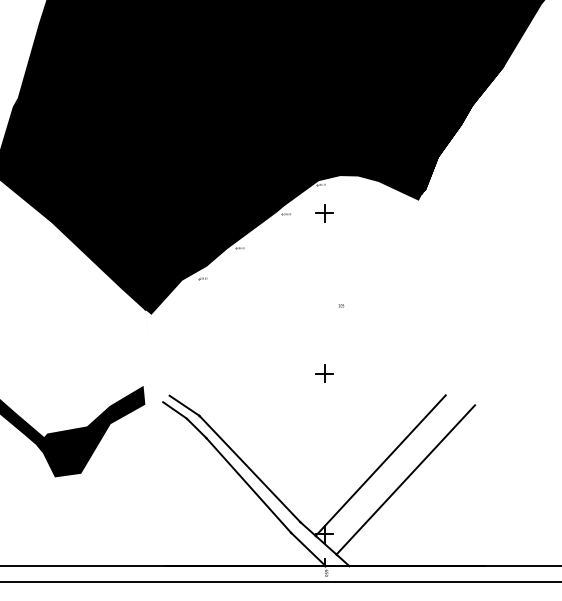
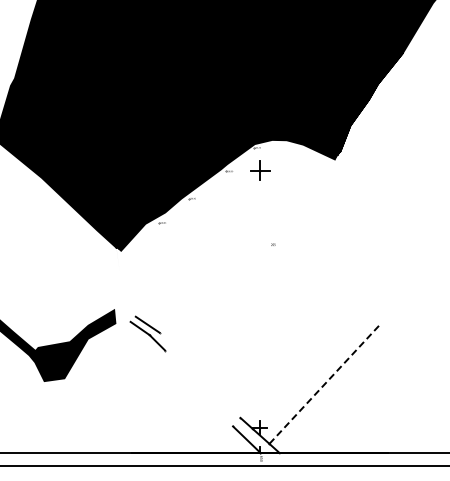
part: (324, 213) -> (259, 170), size x1.4
part: (324, 372) -> (259, 298), removed
line: (380, 465) -> (304, 372), removed
line: (249, 467) -> (199, 374), removed
line: (405, 480) -> (324, 384), solid -> dashed
line: (249, 485) -> (199, 388), removed

